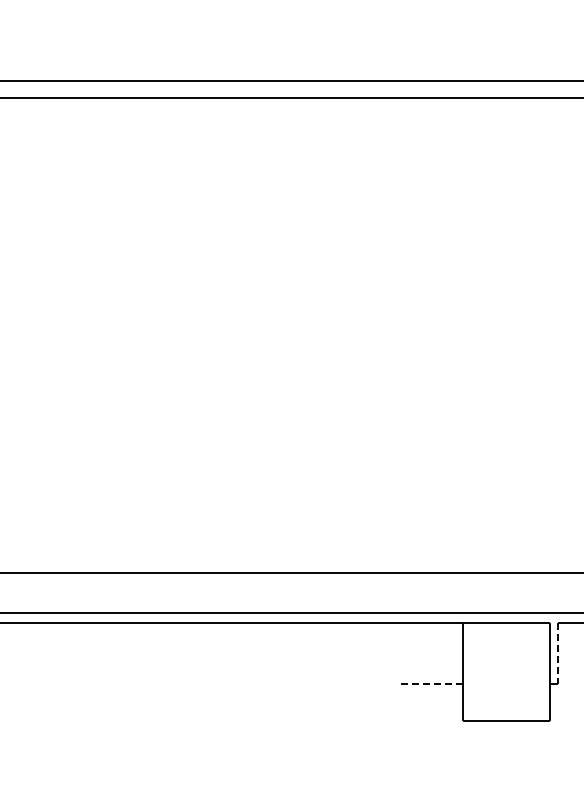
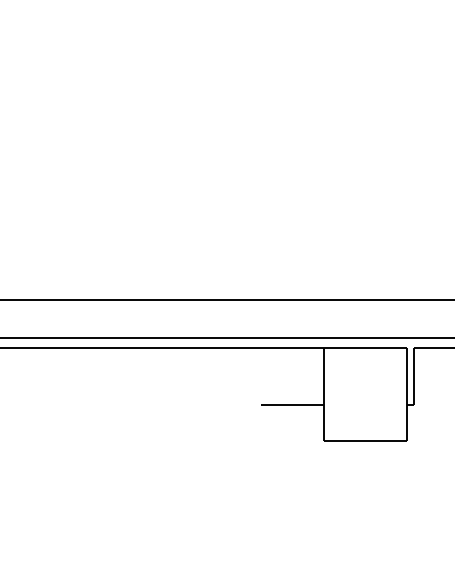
line: (557, 653) -> (413, 376), dashed -> solid
line: (429, 683) -> (291, 405), dashed -> solid

